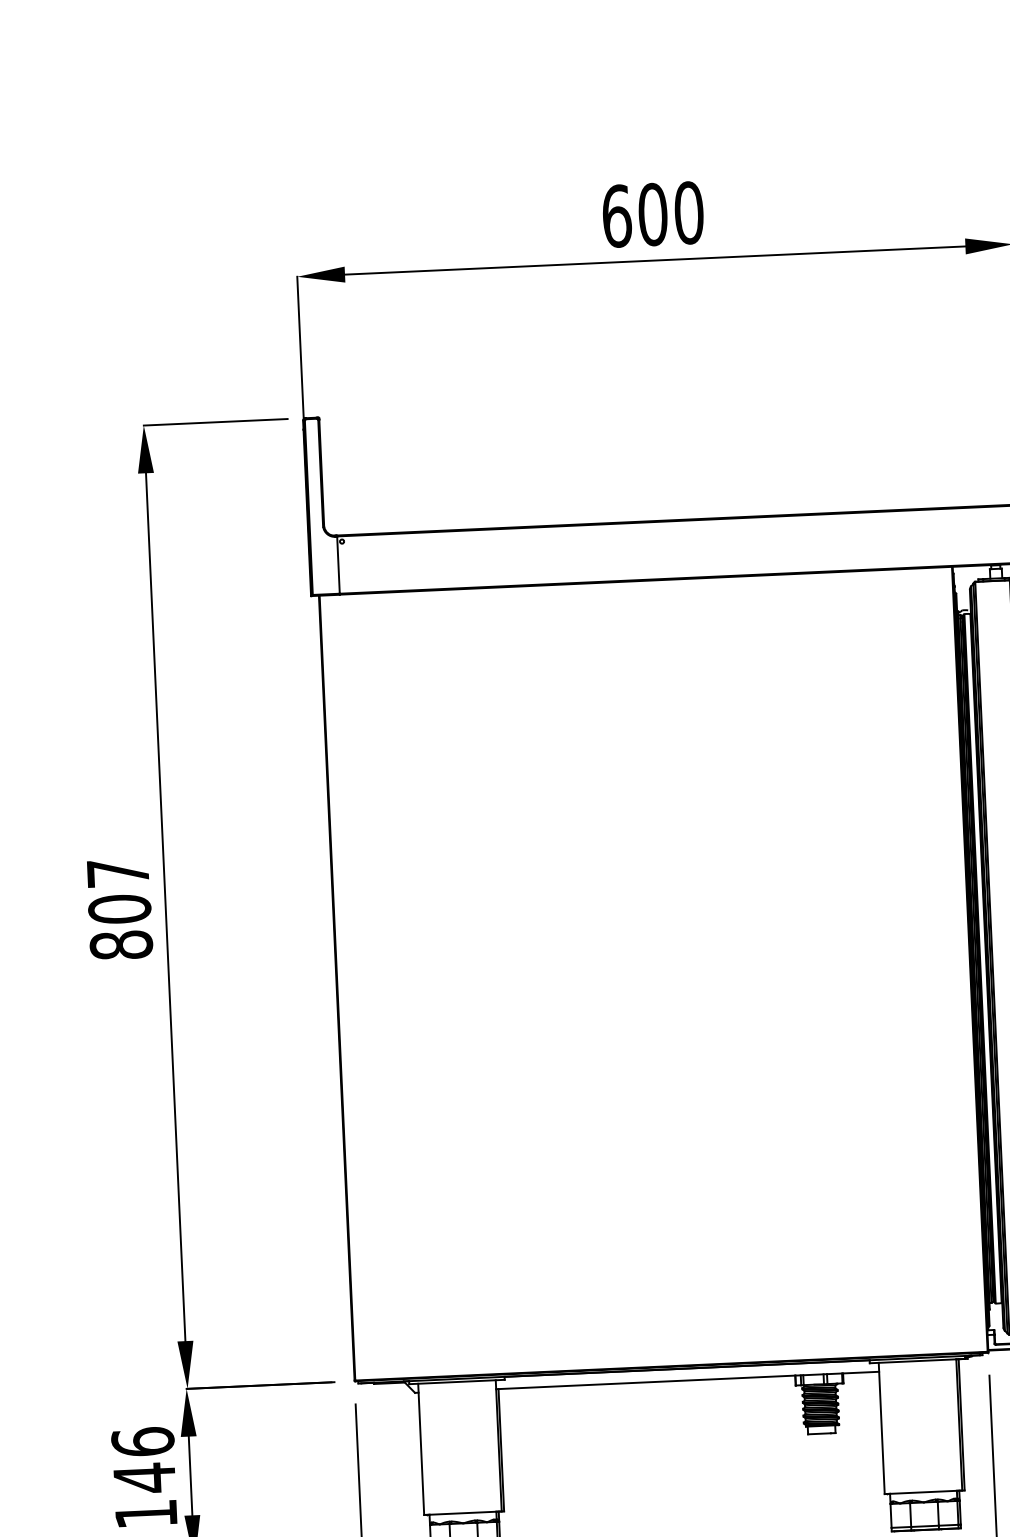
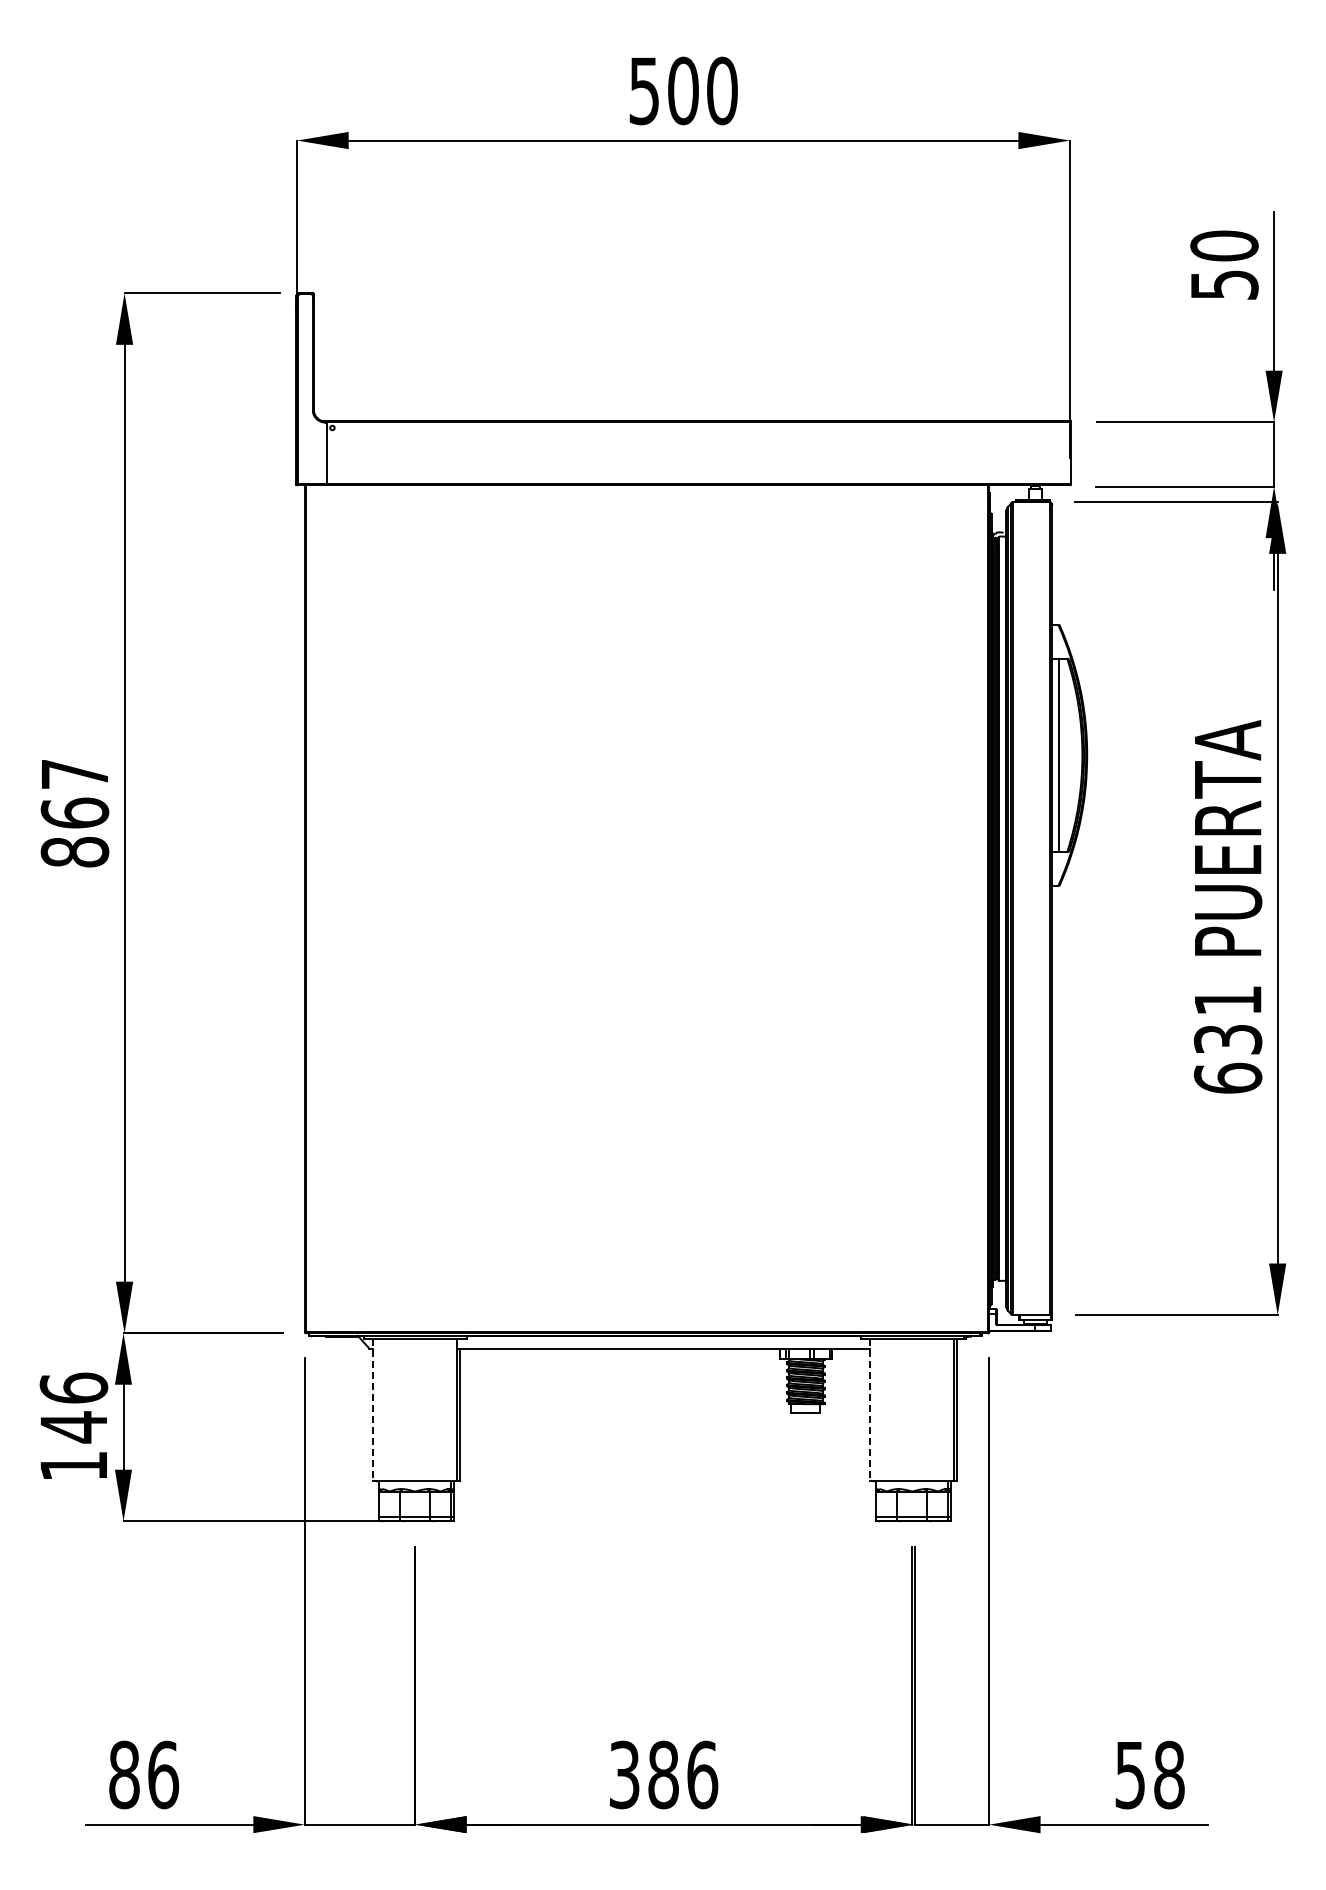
text: (616, 215) -> (644, 90), 600 -> 500
text: (119, 908) -> (74, 812), 807 -> 867
line: (881, 1428) -> (870, 1409), solid -> dashed
line: (421, 1449) -> (373, 1409), solid -> dashed

